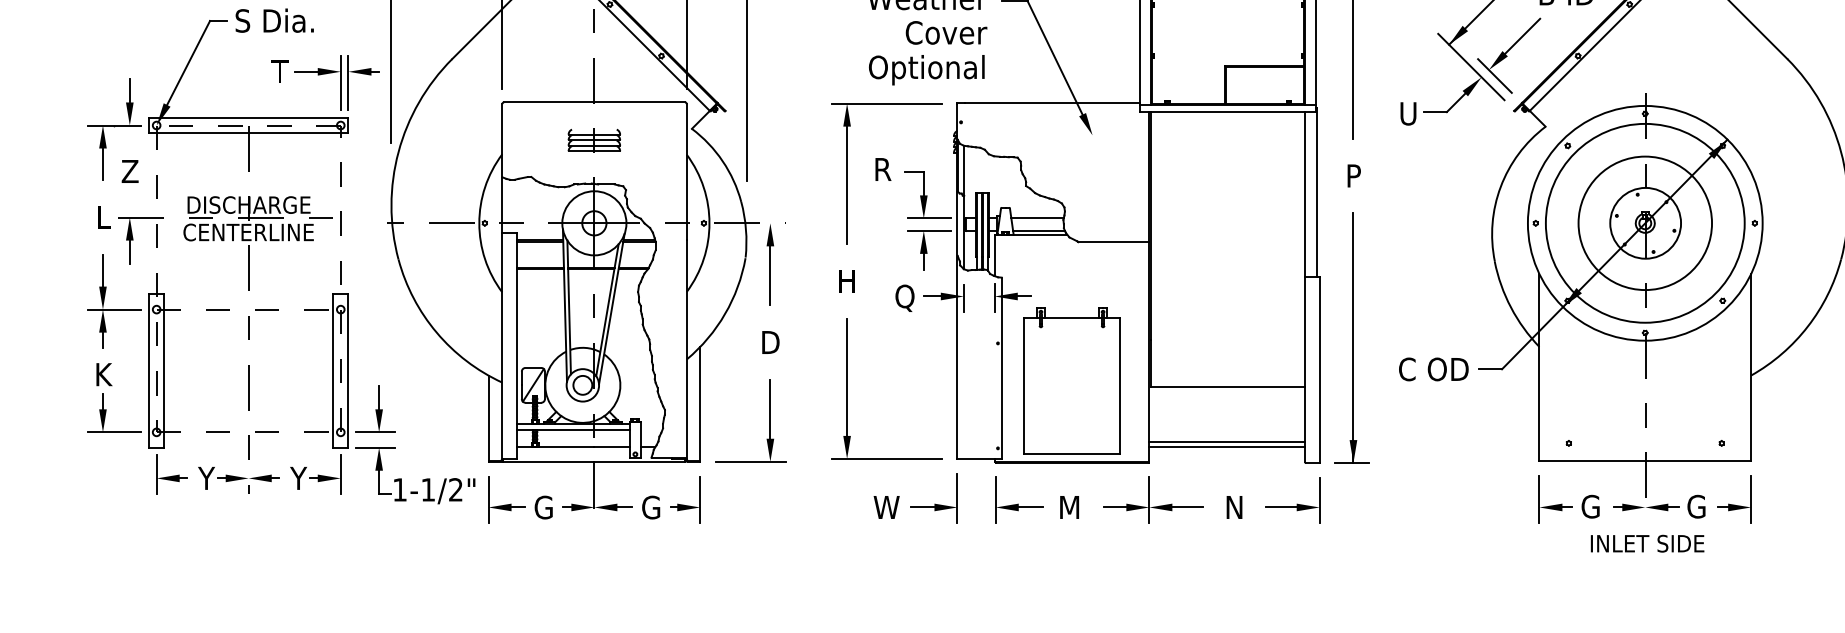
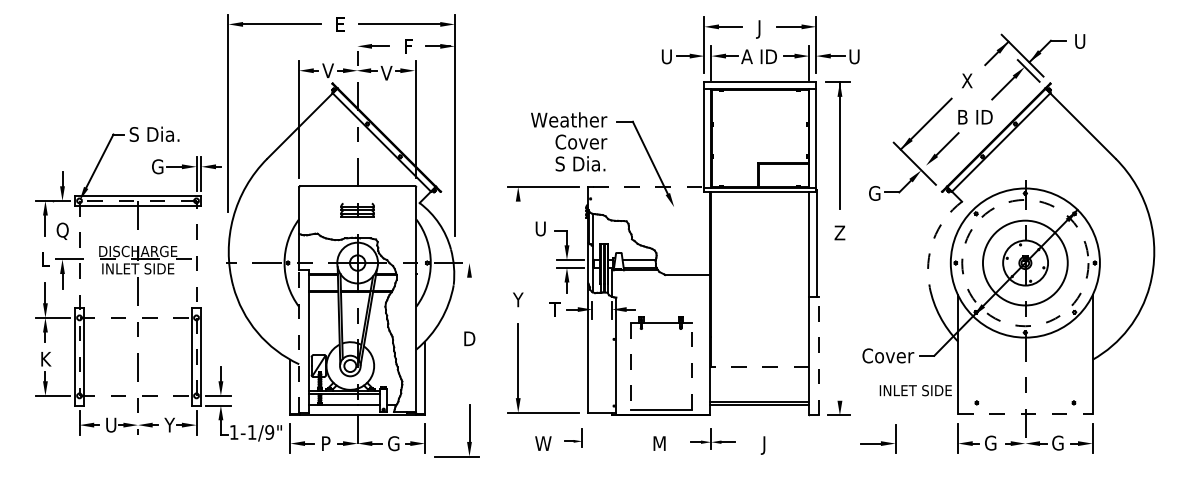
text: (926, 69) -> (568, 165), Optional -> S Dia.
text: (279, 71) -> (157, 166), T -> G
line: (1494, 76) -> (929, 169), removed
line: (1052, 102) -> (648, 186), solid -> dashed
text: (1407, 112) -> (874, 192), U -> G
text: (882, 168) -> (540, 228), R -> U
text: (129, 172) -> (62, 230), Z -> Q
text: (1352, 175) -> (839, 232), P -> Z
line: (847, 184) -> (518, 238), removed
arc: (1500, 186) -> (933, 239), solid -> dashed
circle: (1645, 222) -> (1025, 262), solid -> dashed
text: (247, 231) -> (137, 268), CENTERLINE -> INLET SIDE
line: (770, 275) -> (469, 296), removed
text: (847, 280) -> (518, 299), H -> Y
text: (905, 297) -> (555, 310), Q -> T
line: (1352, 337) -> (839, 335), removed
line: (502, 346) -> (299, 341), solid -> dashed
line: (1319, 368) -> (818, 355), solid -> dashed
text: (1429, 368) -> (888, 355), C OD -> Cover
line: (1119, 384) -> (691, 365), solid -> dashed
line: (1023, 386) -> (630, 366), solid -> dashed
line: (1228, 387) -> (760, 367), solid -> dashed
part: (770, 420) -> (469, 430), moved
line: (1645, 460) -> (1025, 413), solid -> dashed
text: (206, 478) -> (111, 425), Y -> U
text: (455, 489) -> (269, 432), 1-1/2" -> 1-1/9"
part: (934, 497) -> (573, 437), size x0.6
part: (1019, 499) -> (627, 438), removed
part: (1154, 499) -> (713, 438), size x0.7
part: (1292, 499) -> (878, 438), moved
text: (543, 507) -> (325, 443), G -> P
text: (1234, 510) -> (764, 445), N -> J
text: (1647, 543) -> (915, 390), moved

